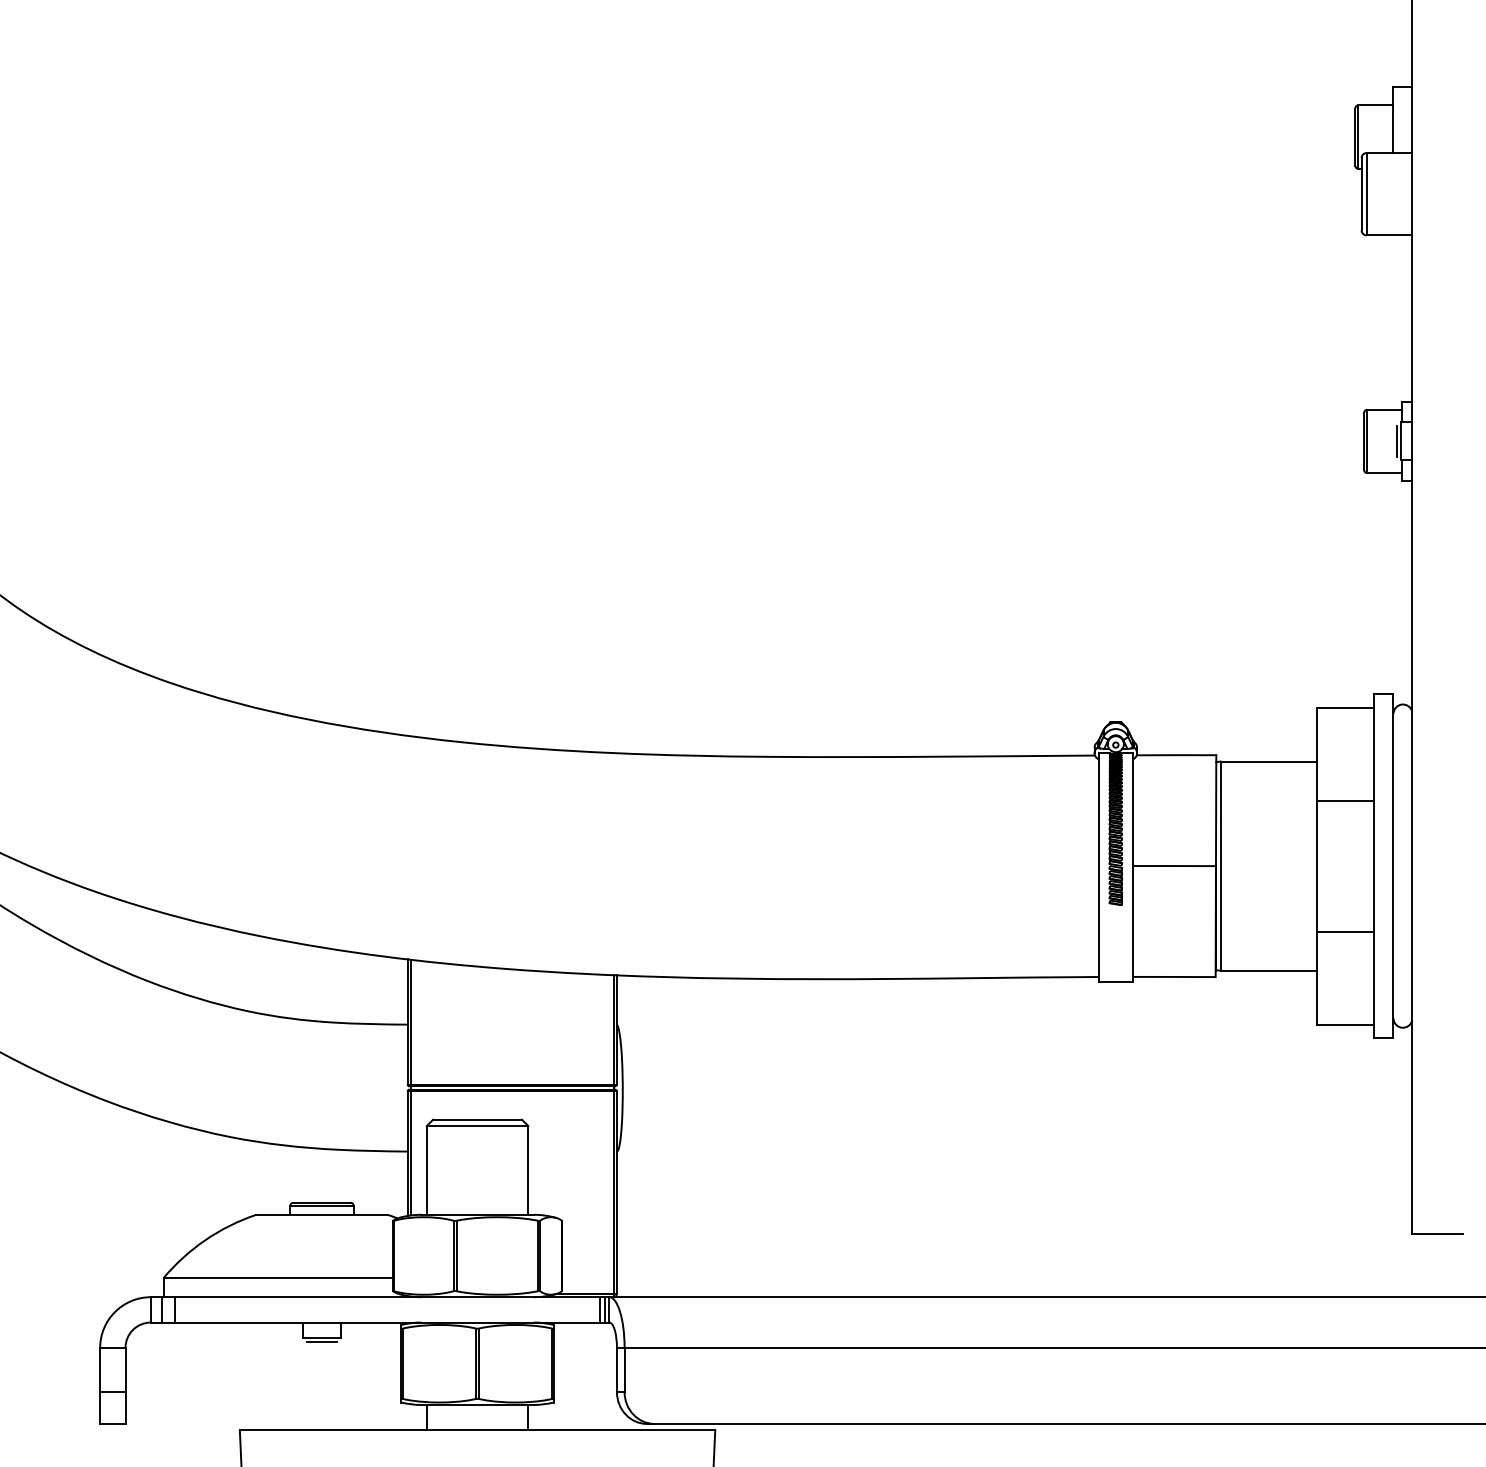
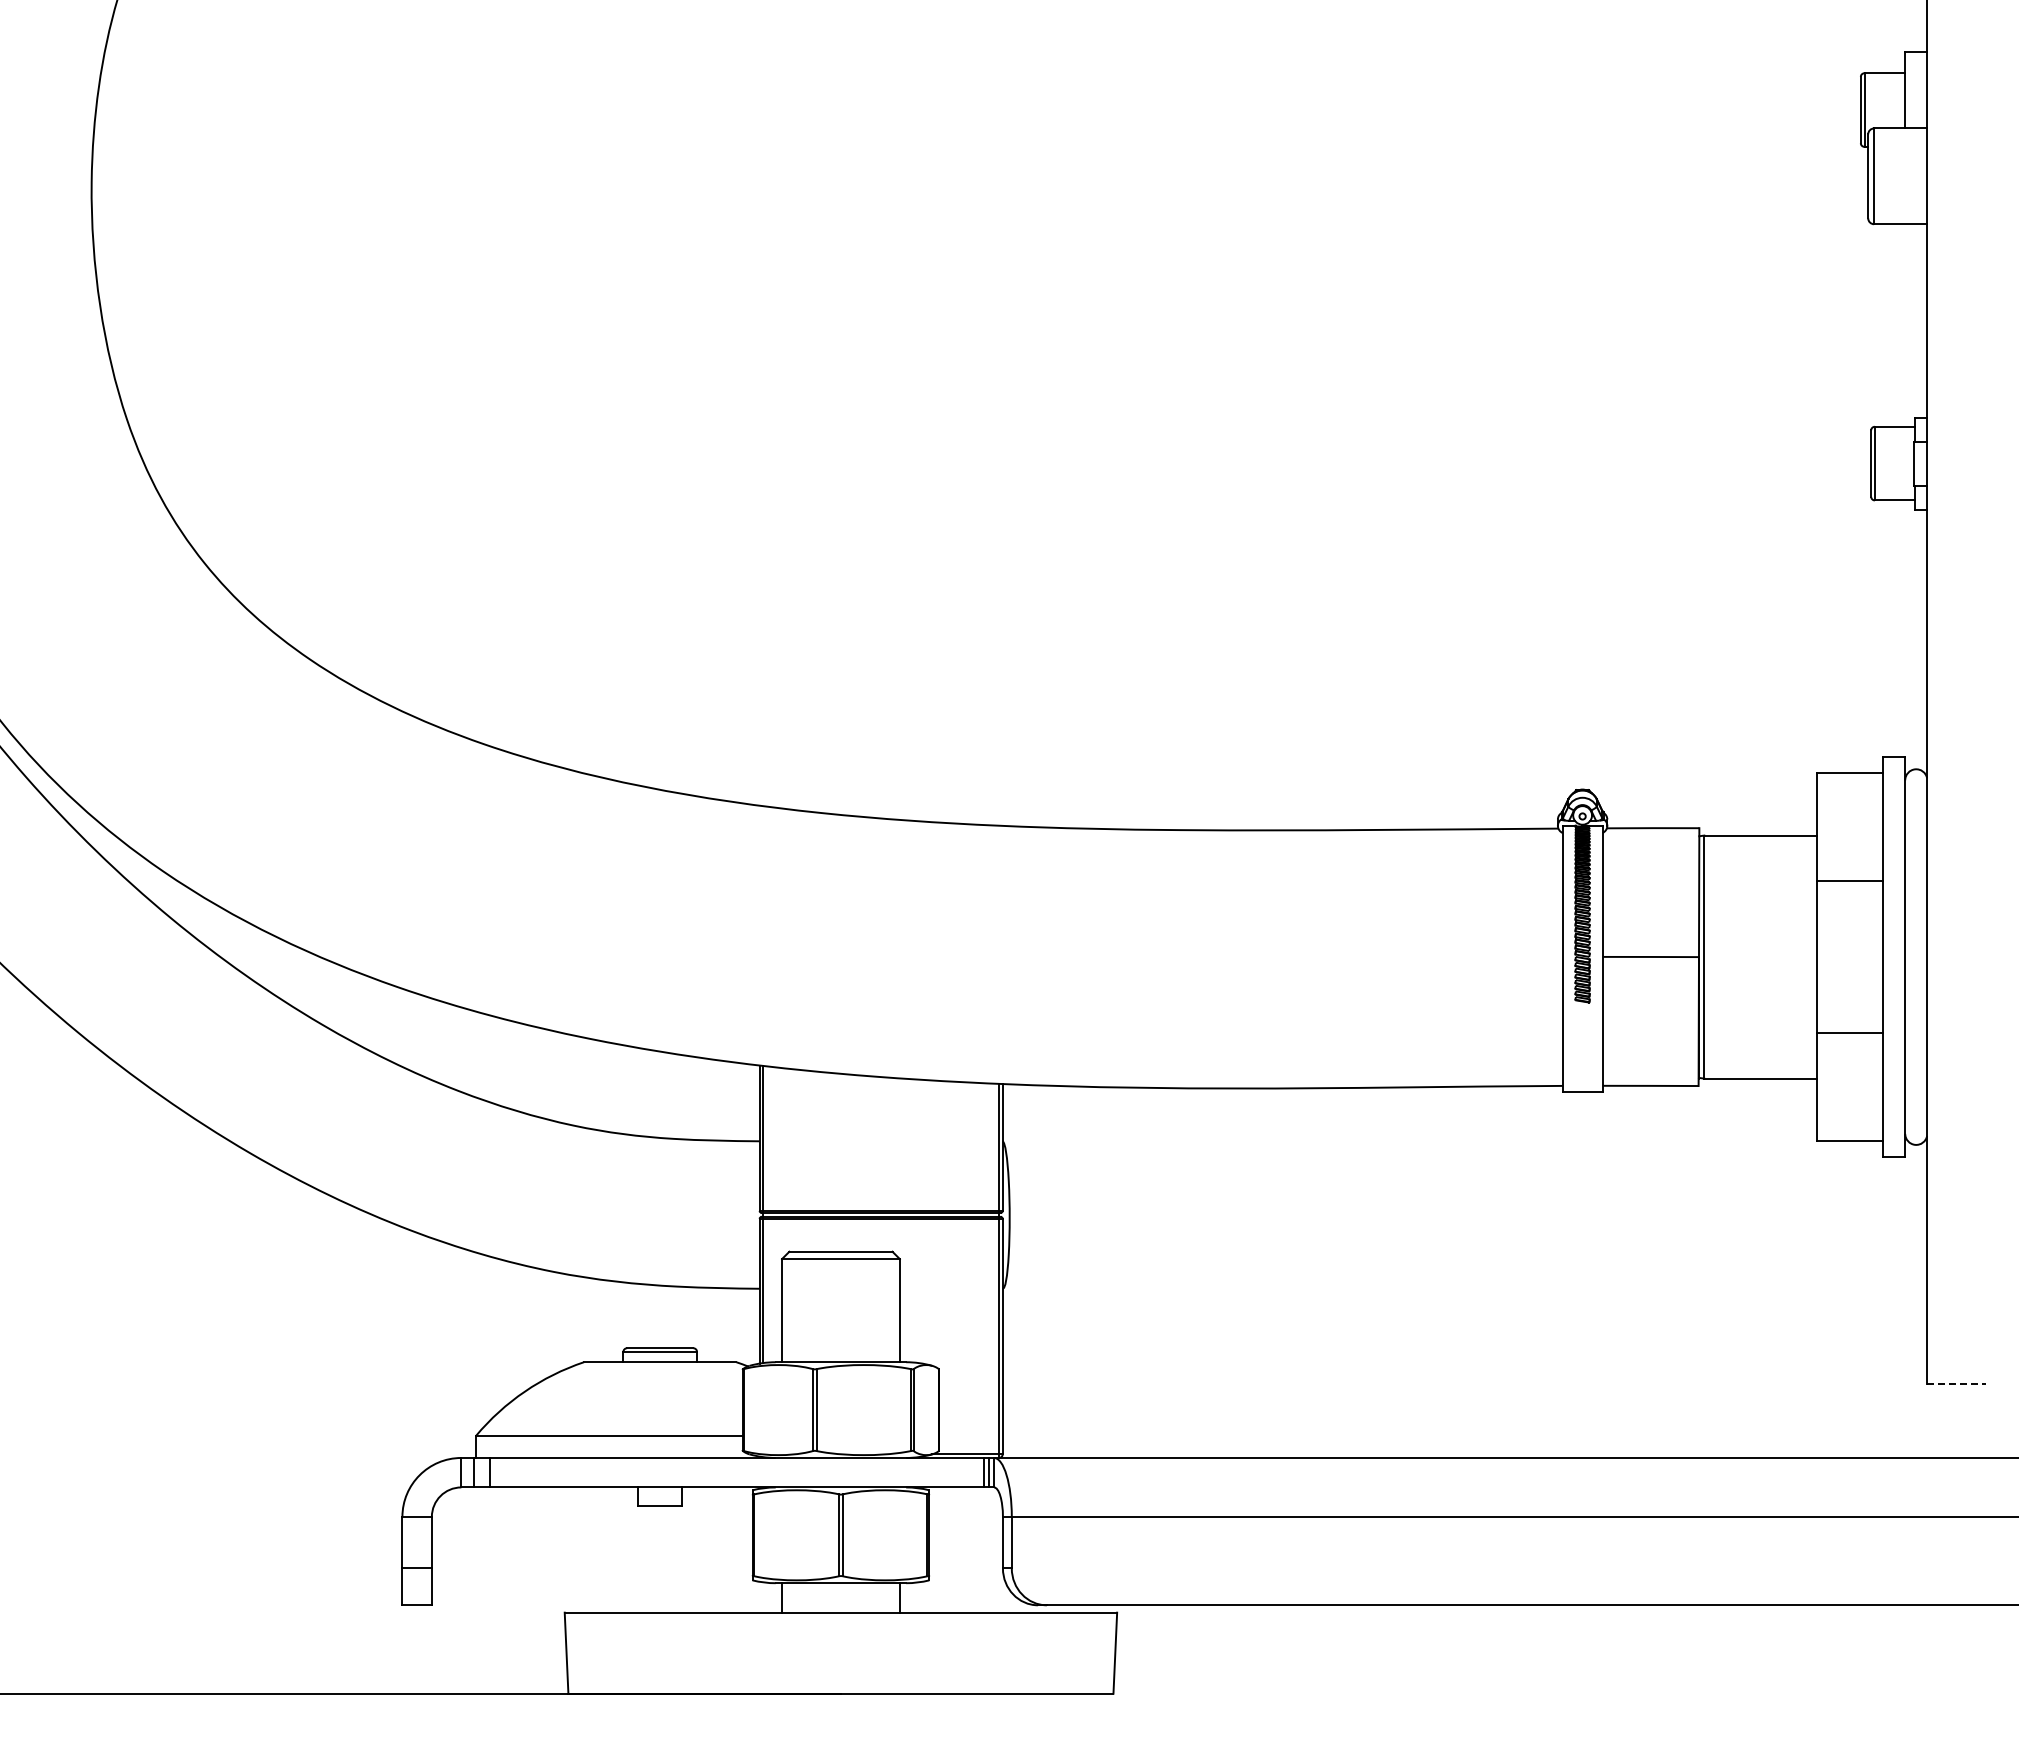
line: (1397, 441) -> (1909, 463), removed
line: (1438, 1233) -> (1957, 1384), solid -> dashed
line: (321, 1342) -> (659, 1510), removed

